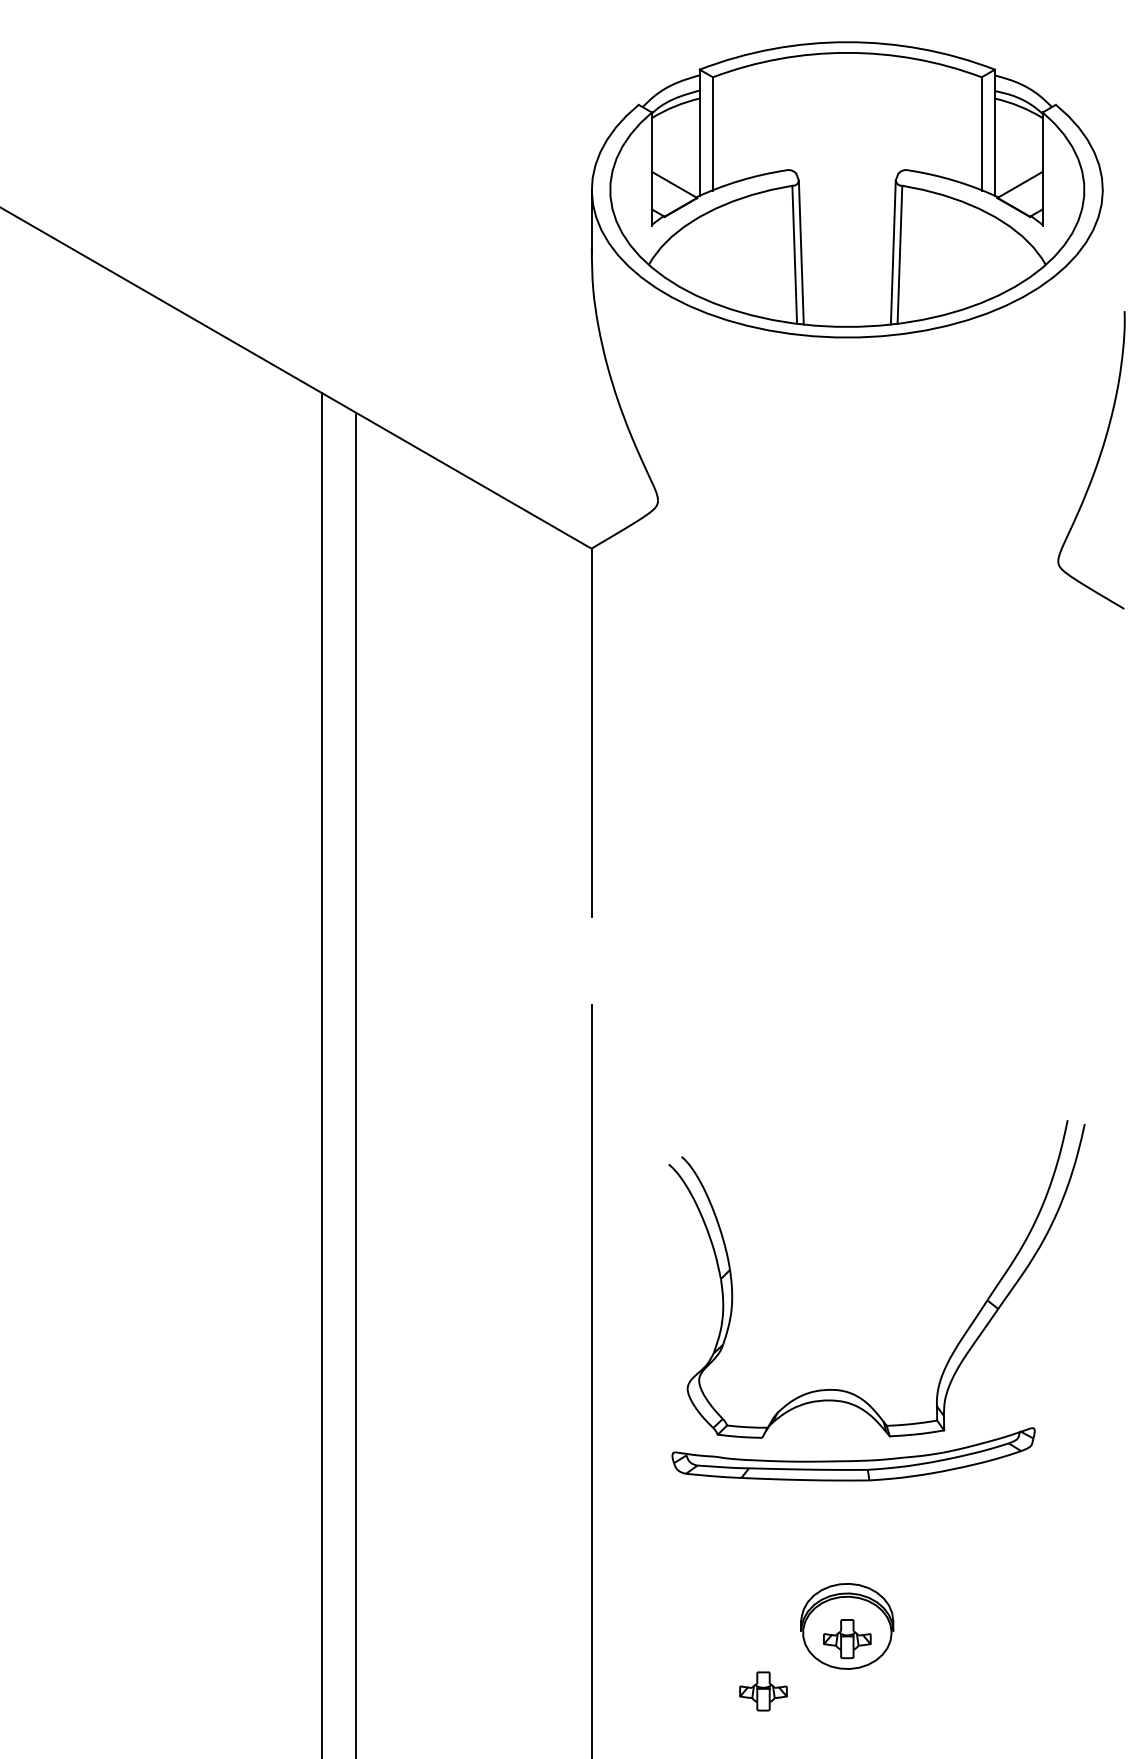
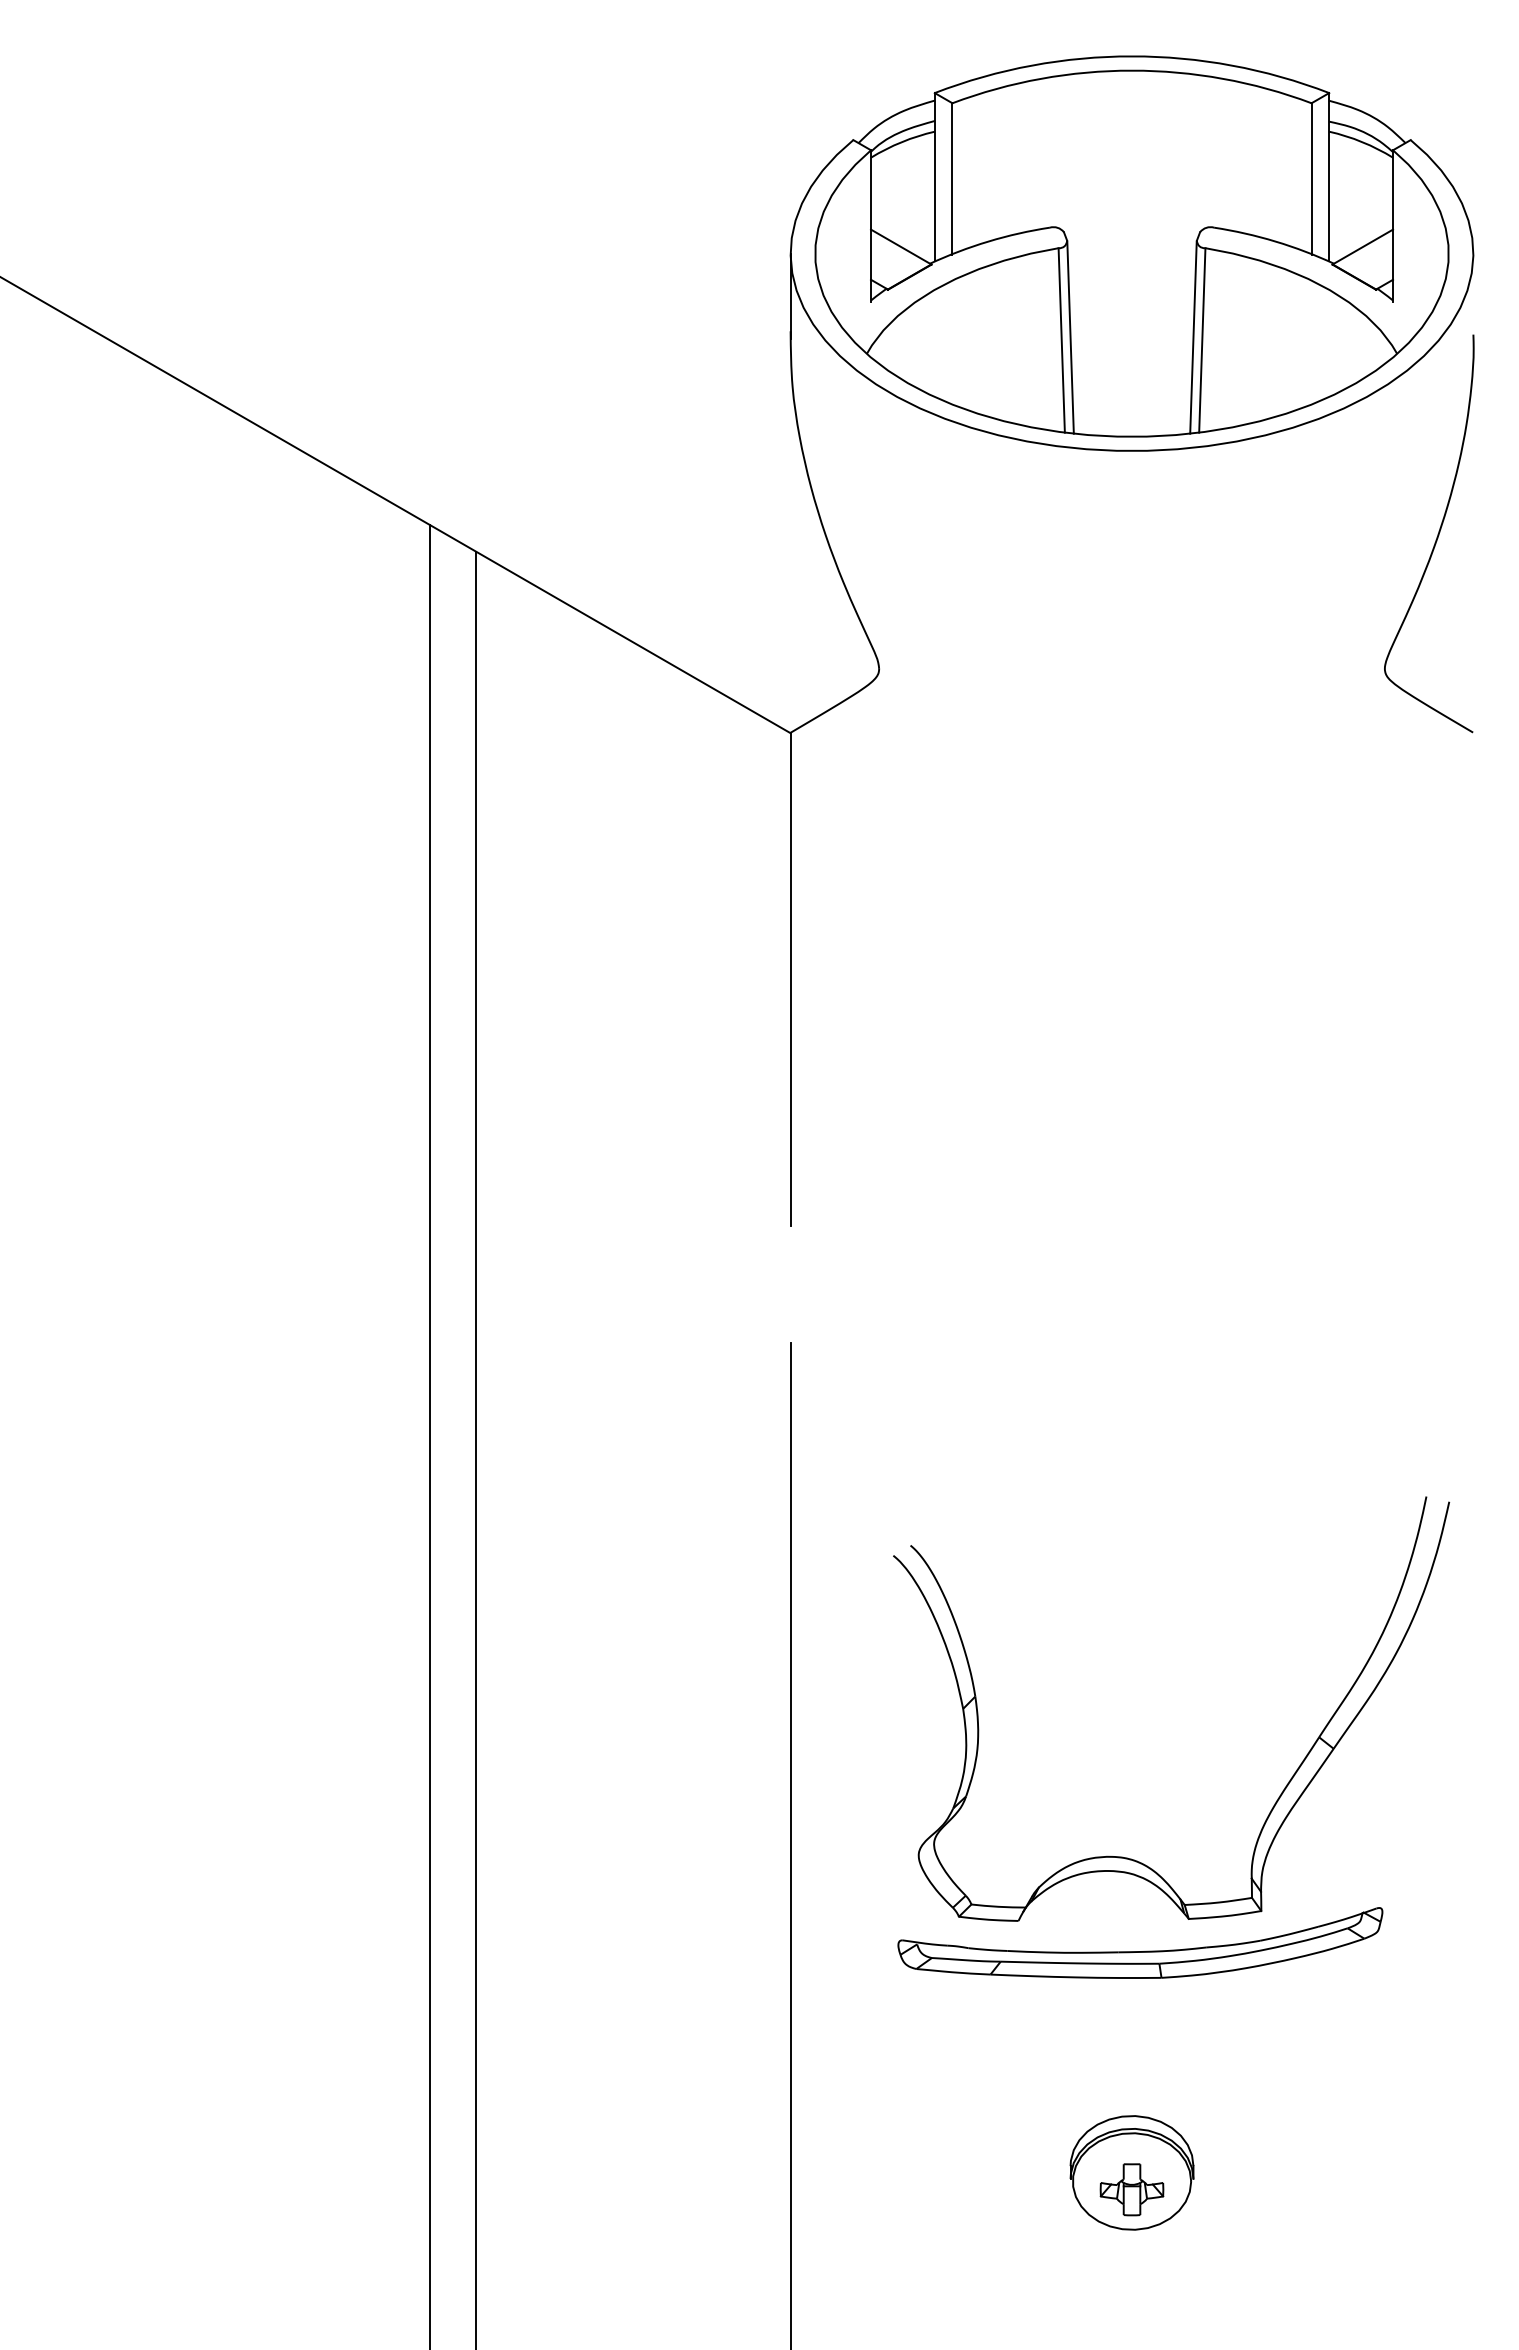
curve: (1097, 460) -> (1437, 534), moved
part: (763, 1691) -> (1019, 2259), removed

